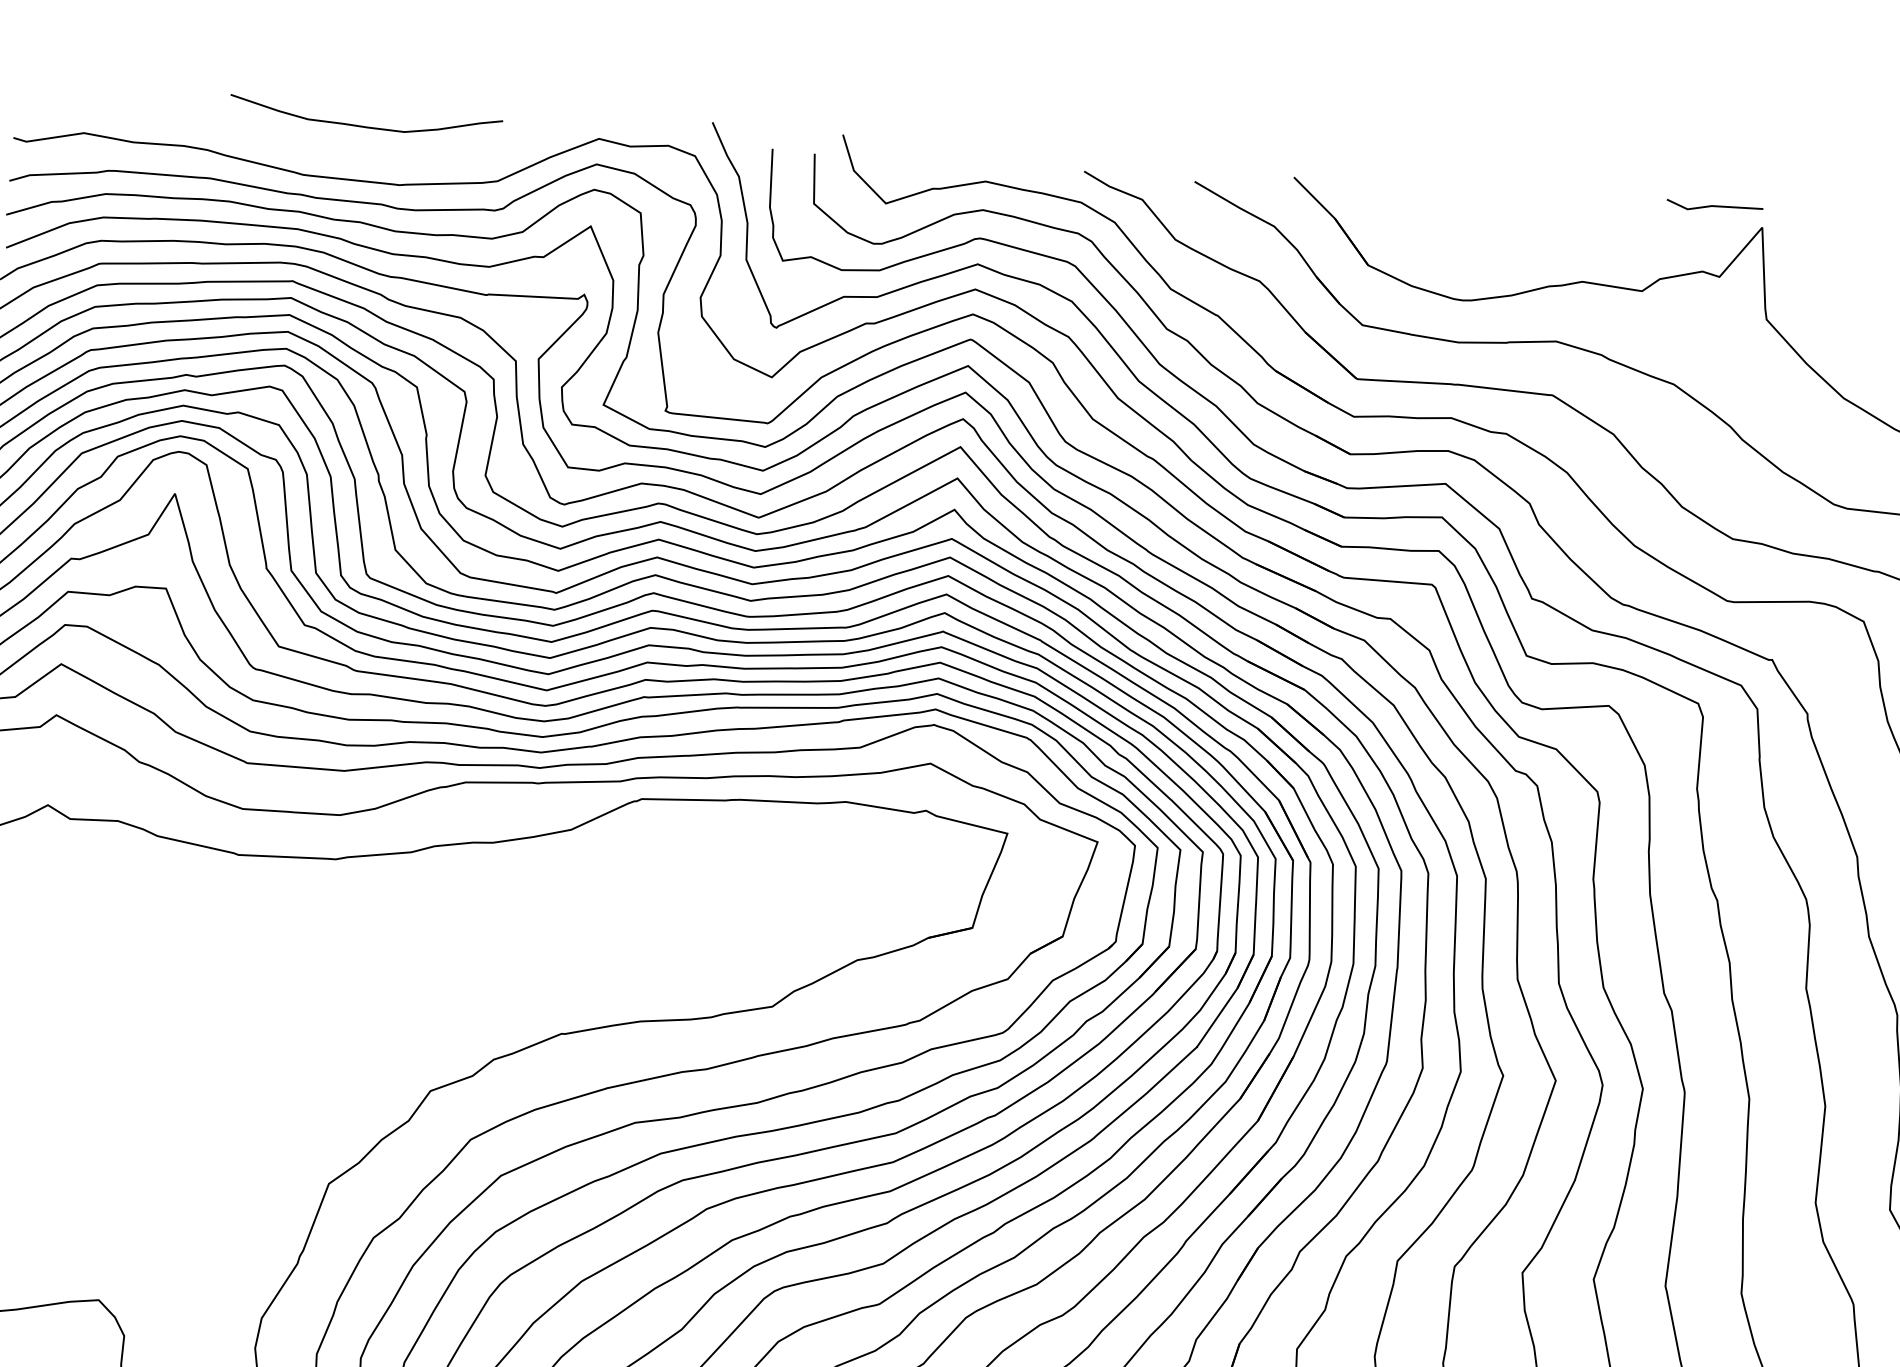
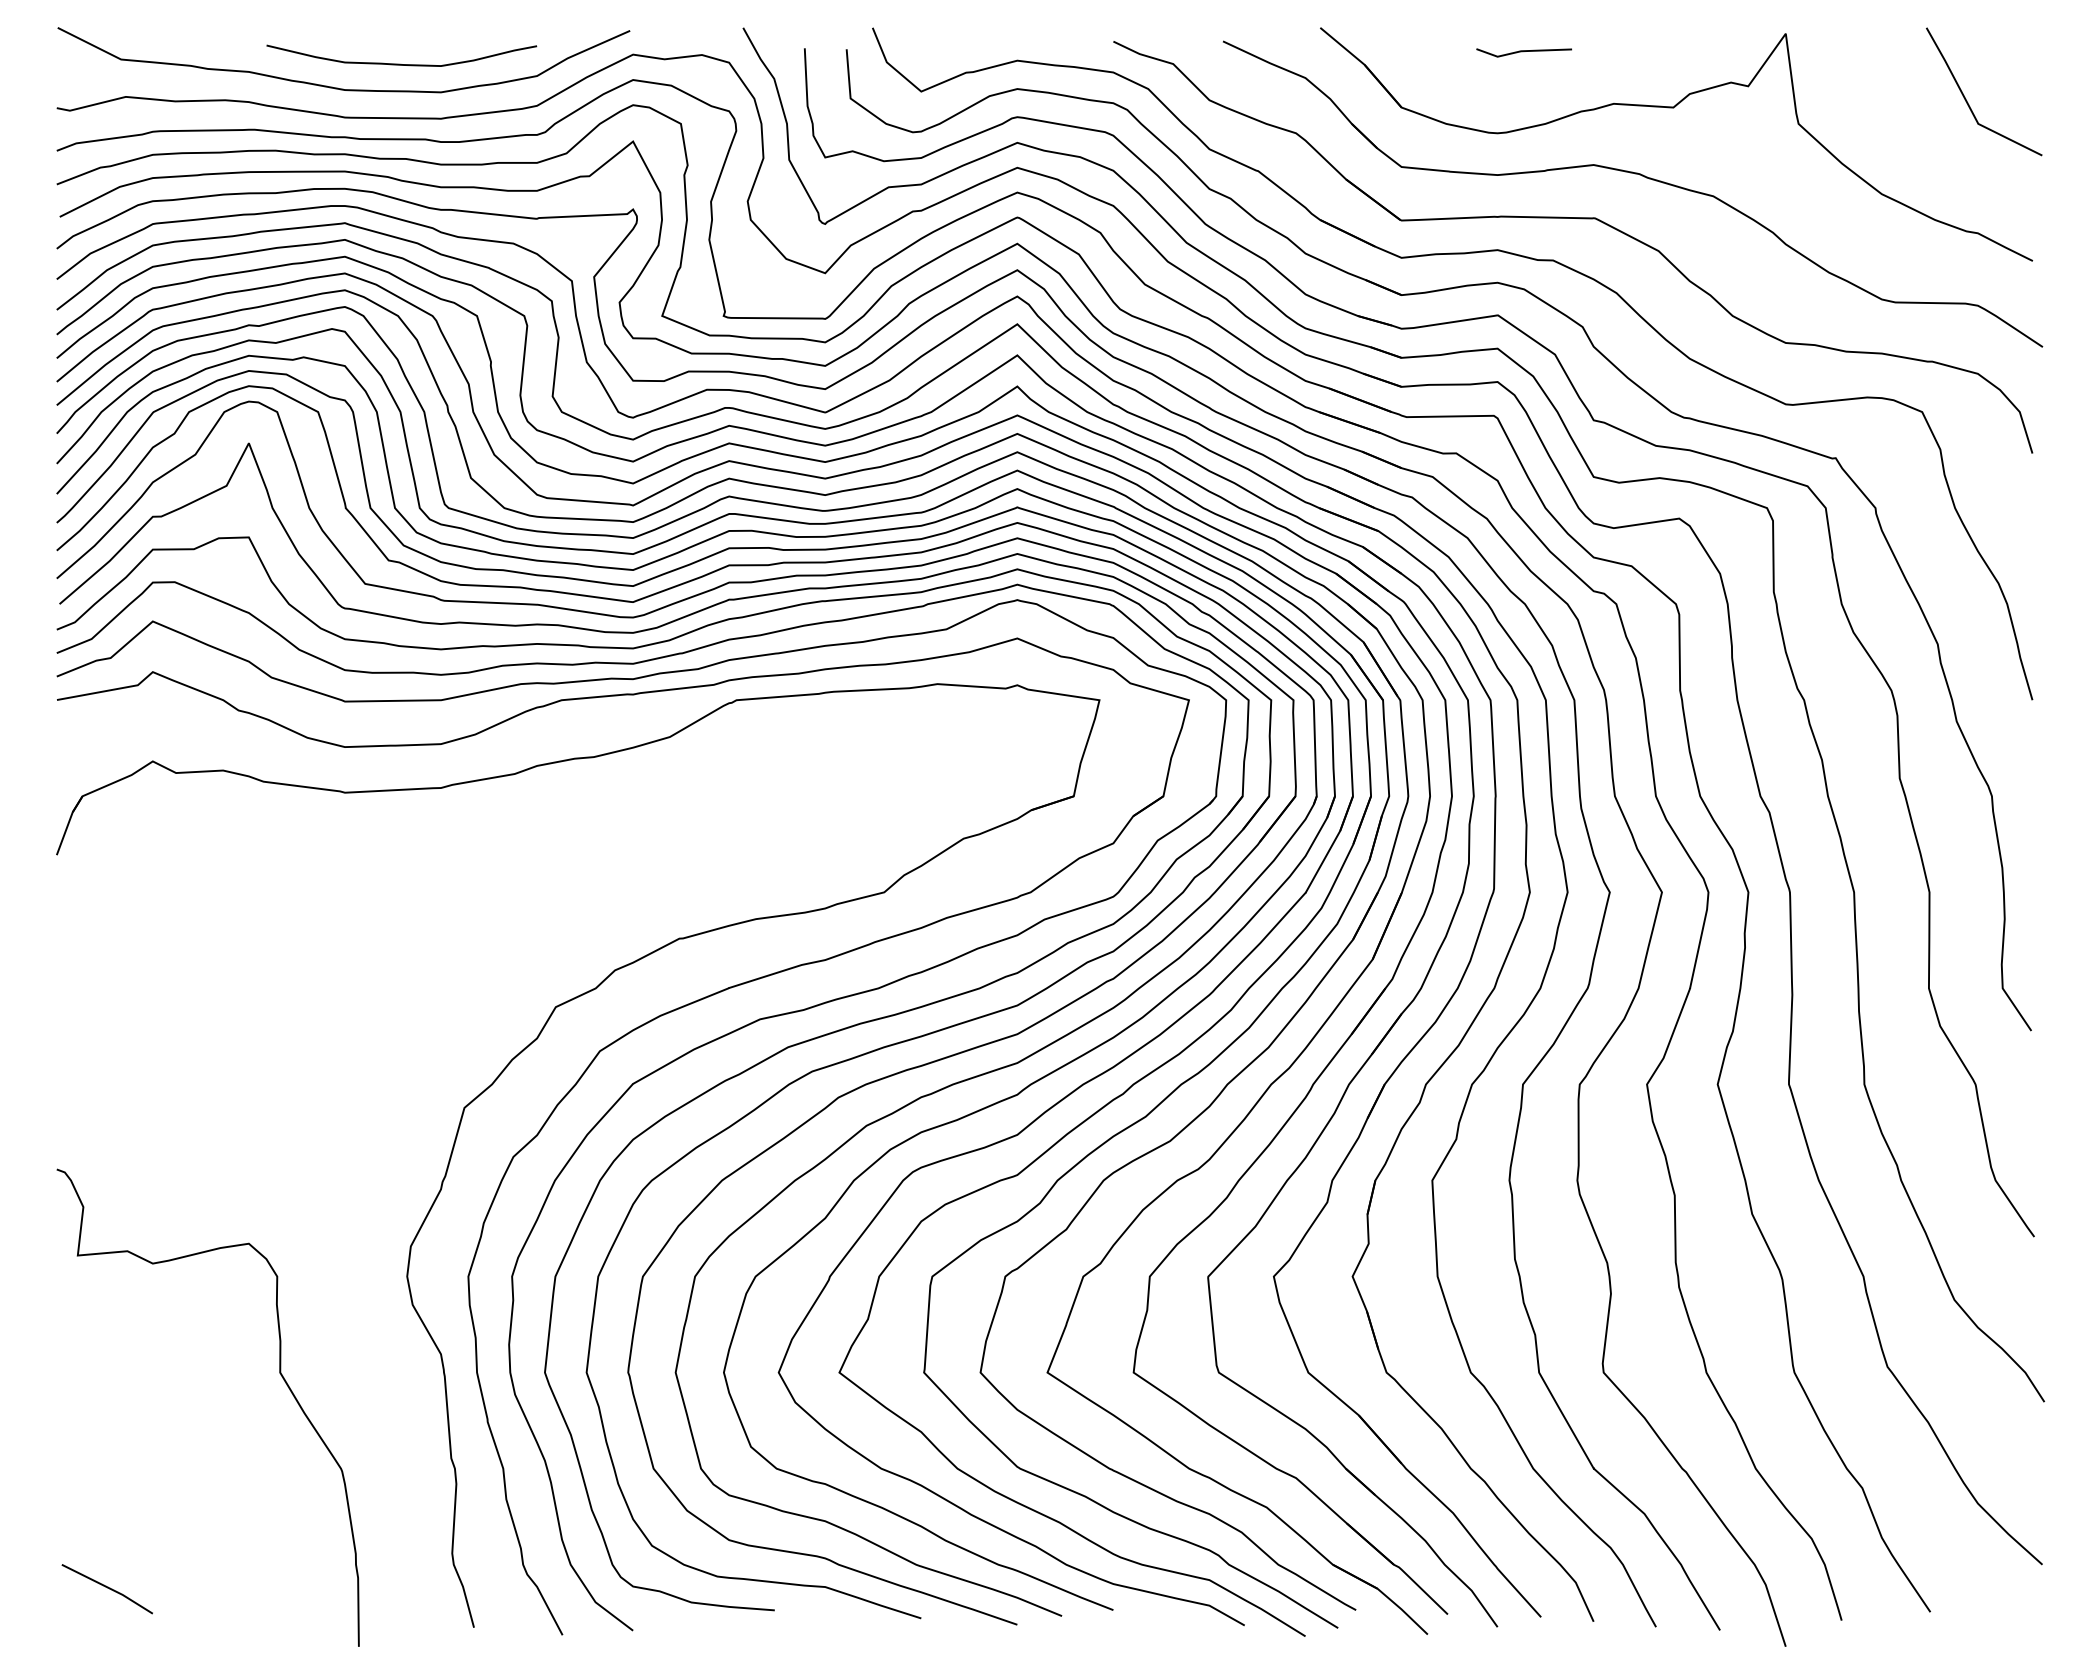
curve: (298, 143) -> (337, 87), added
line: (1714, 207) -> (1523, 52), moved

